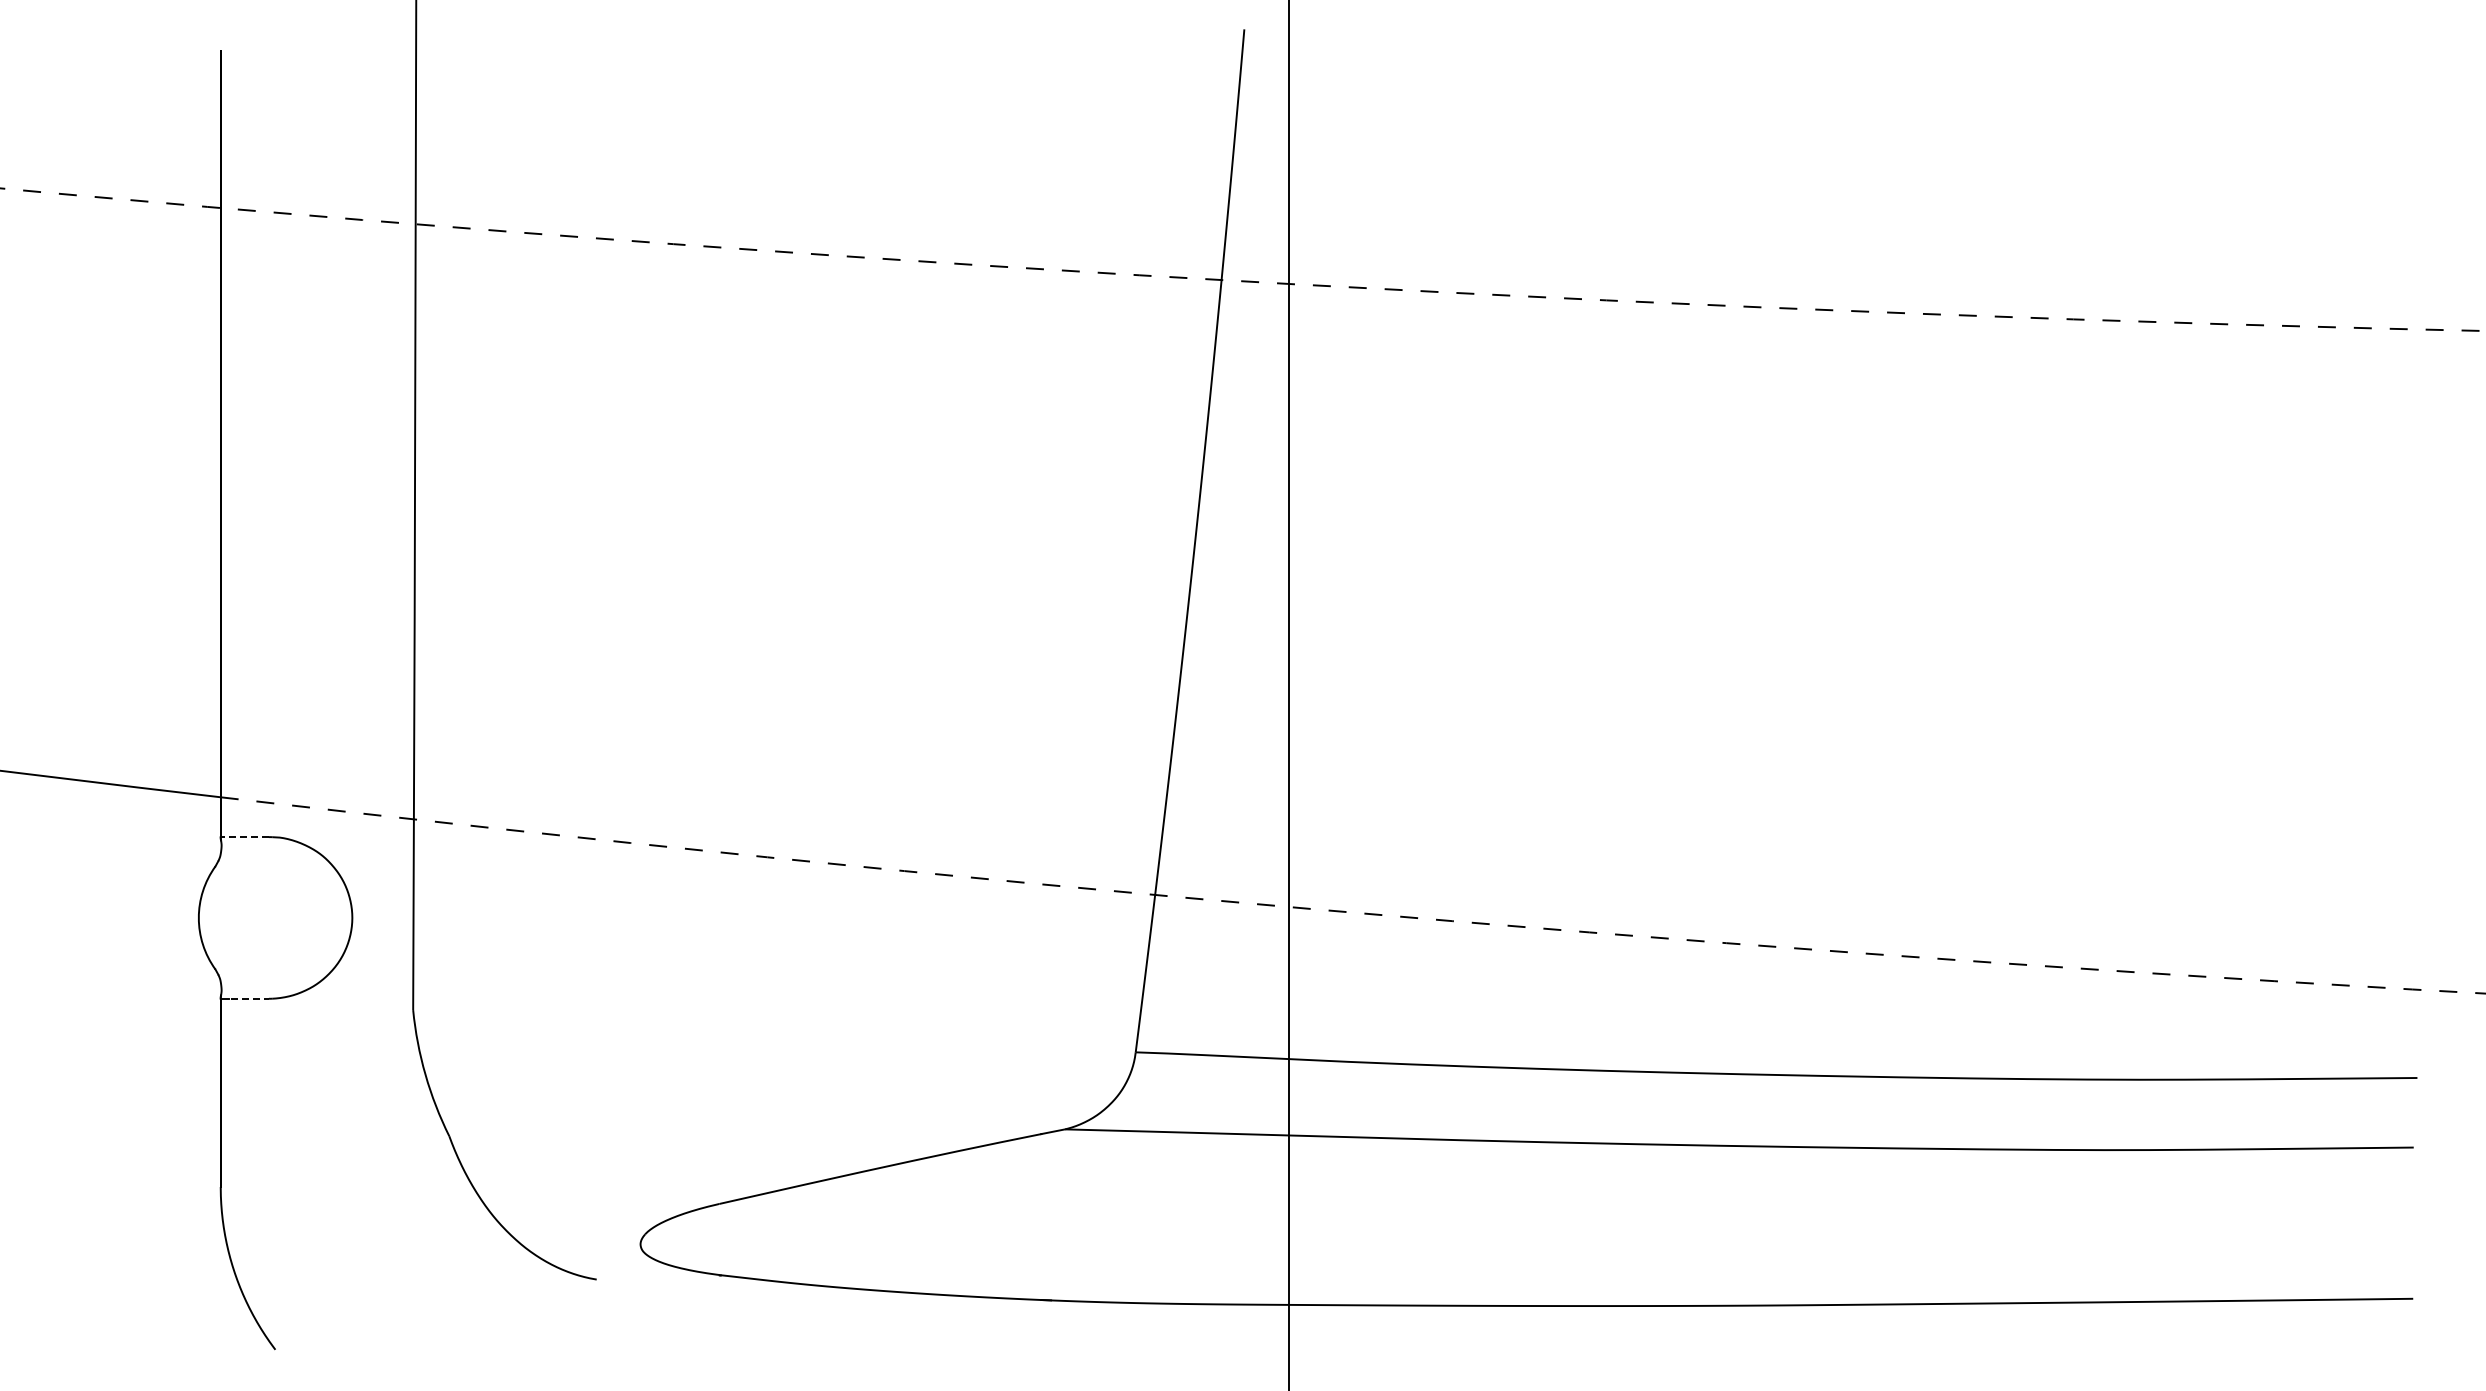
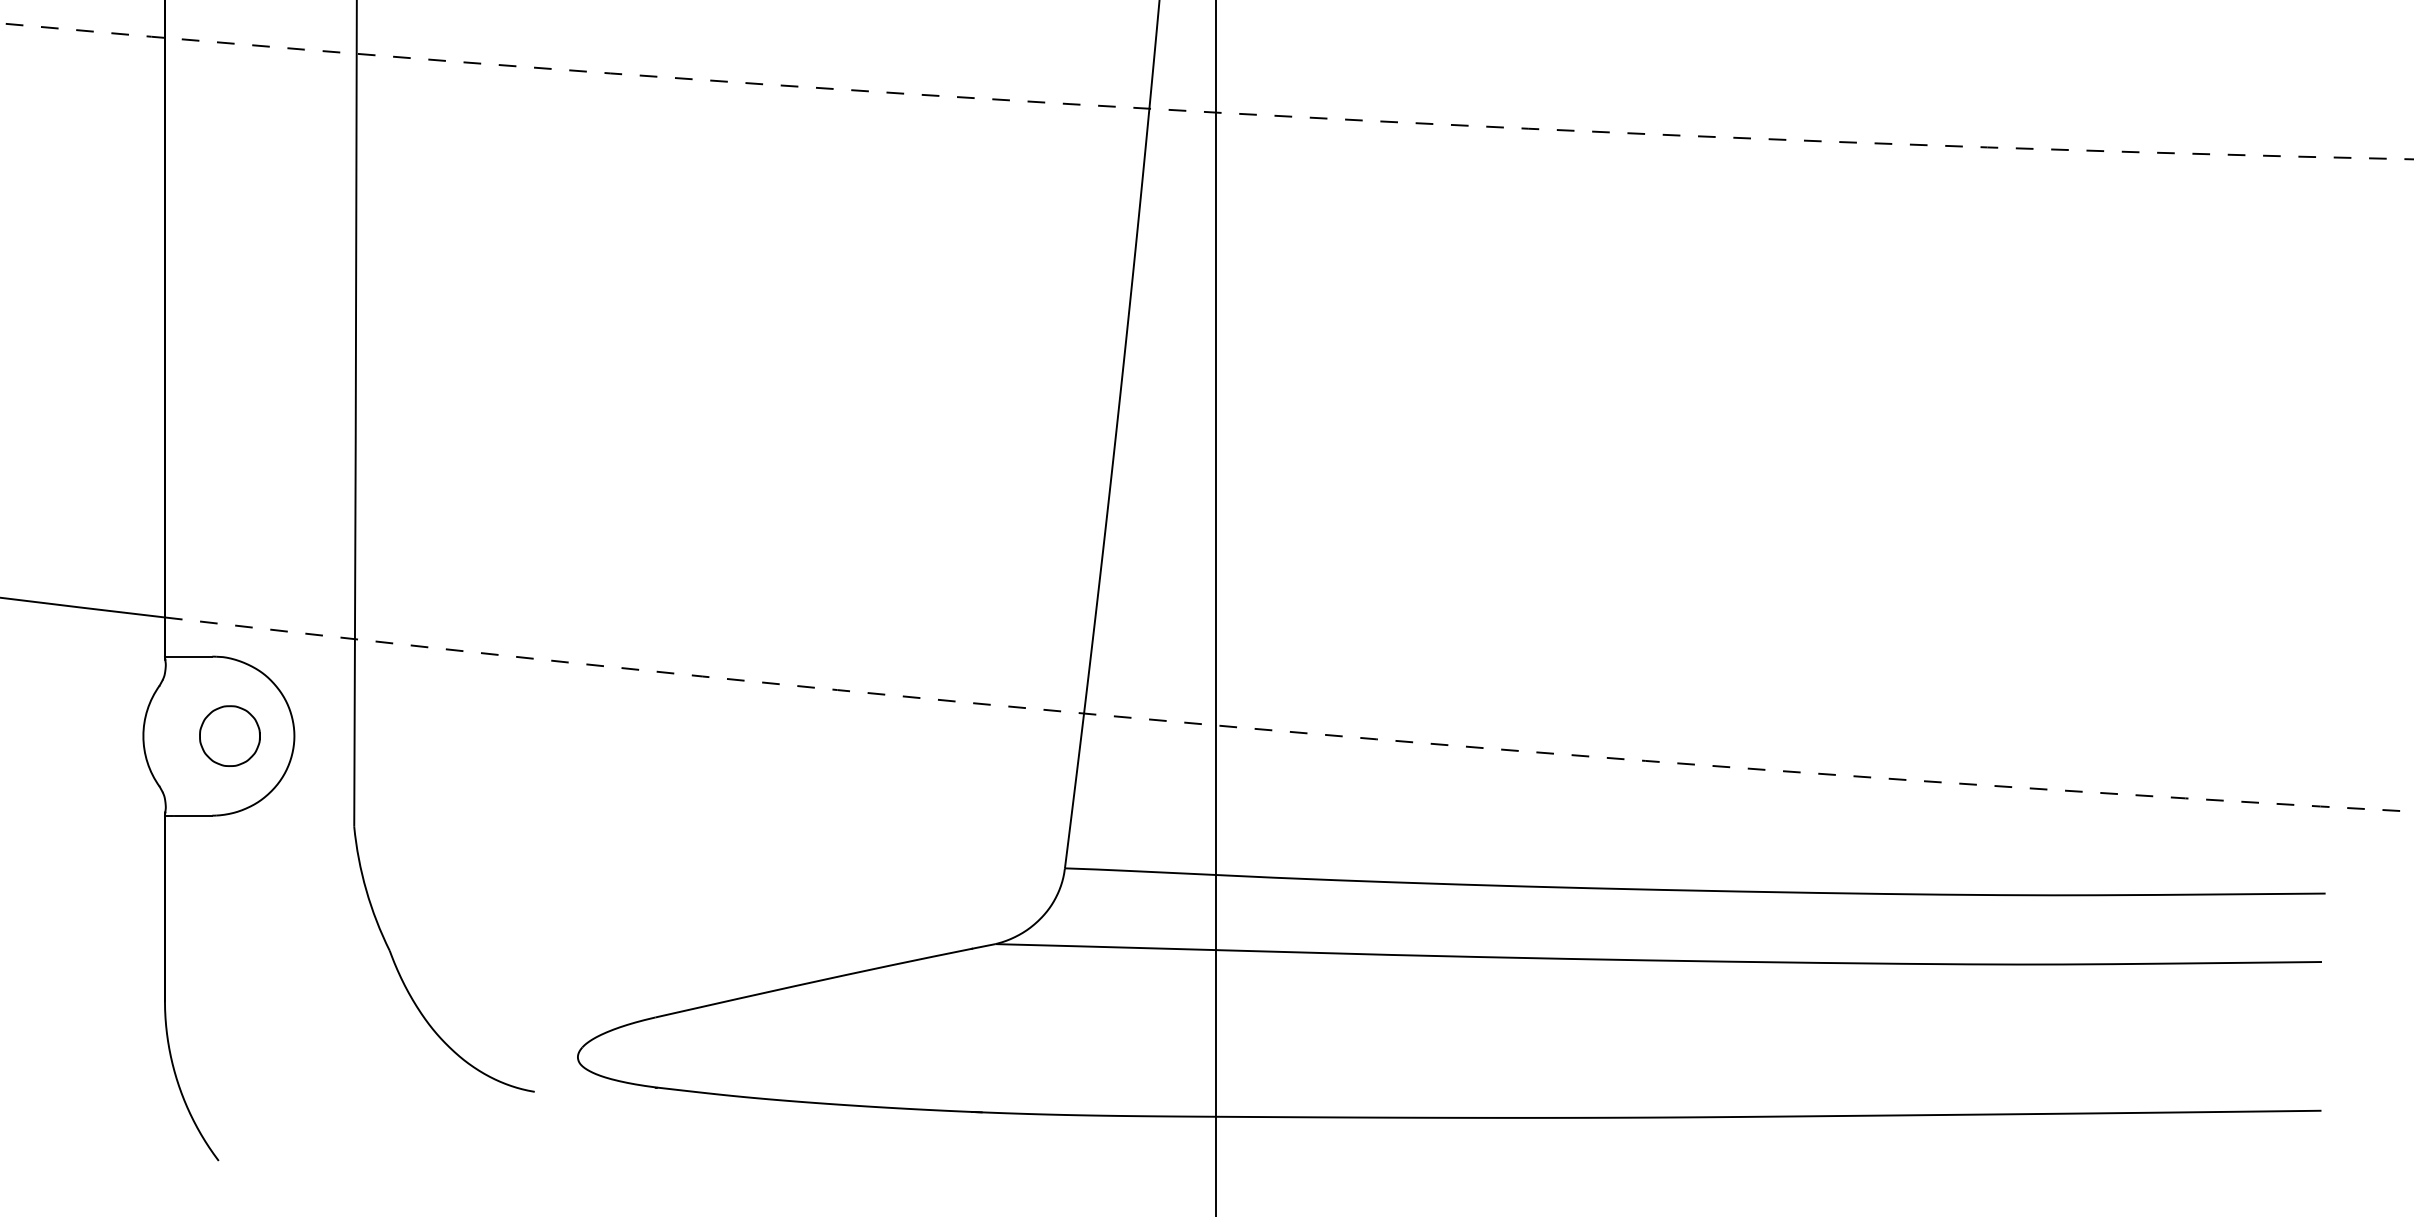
line: (244, 837) -> (188, 657), dashed -> solid
curve: (274, 891) -> (217, 710), added
line: (250, 998) -> (194, 815), dashed -> solid

